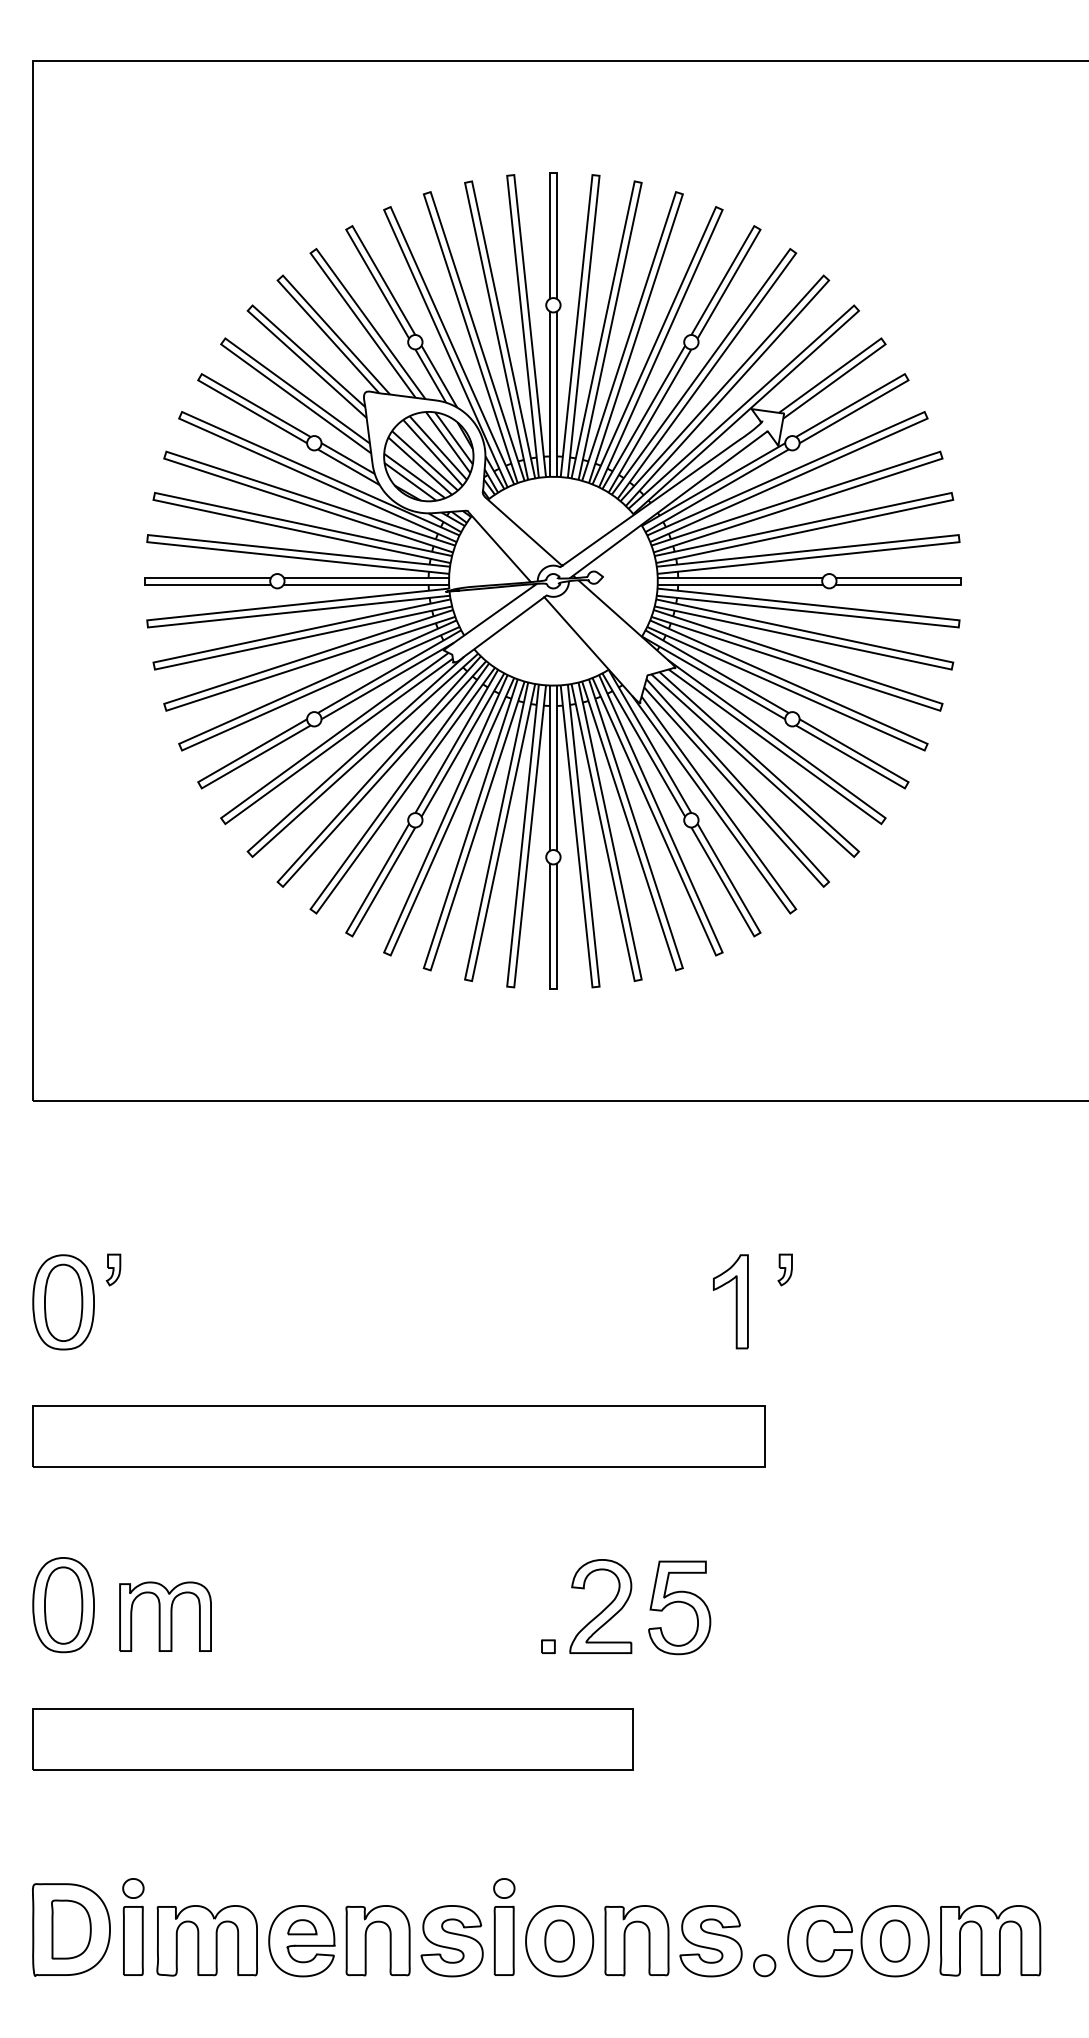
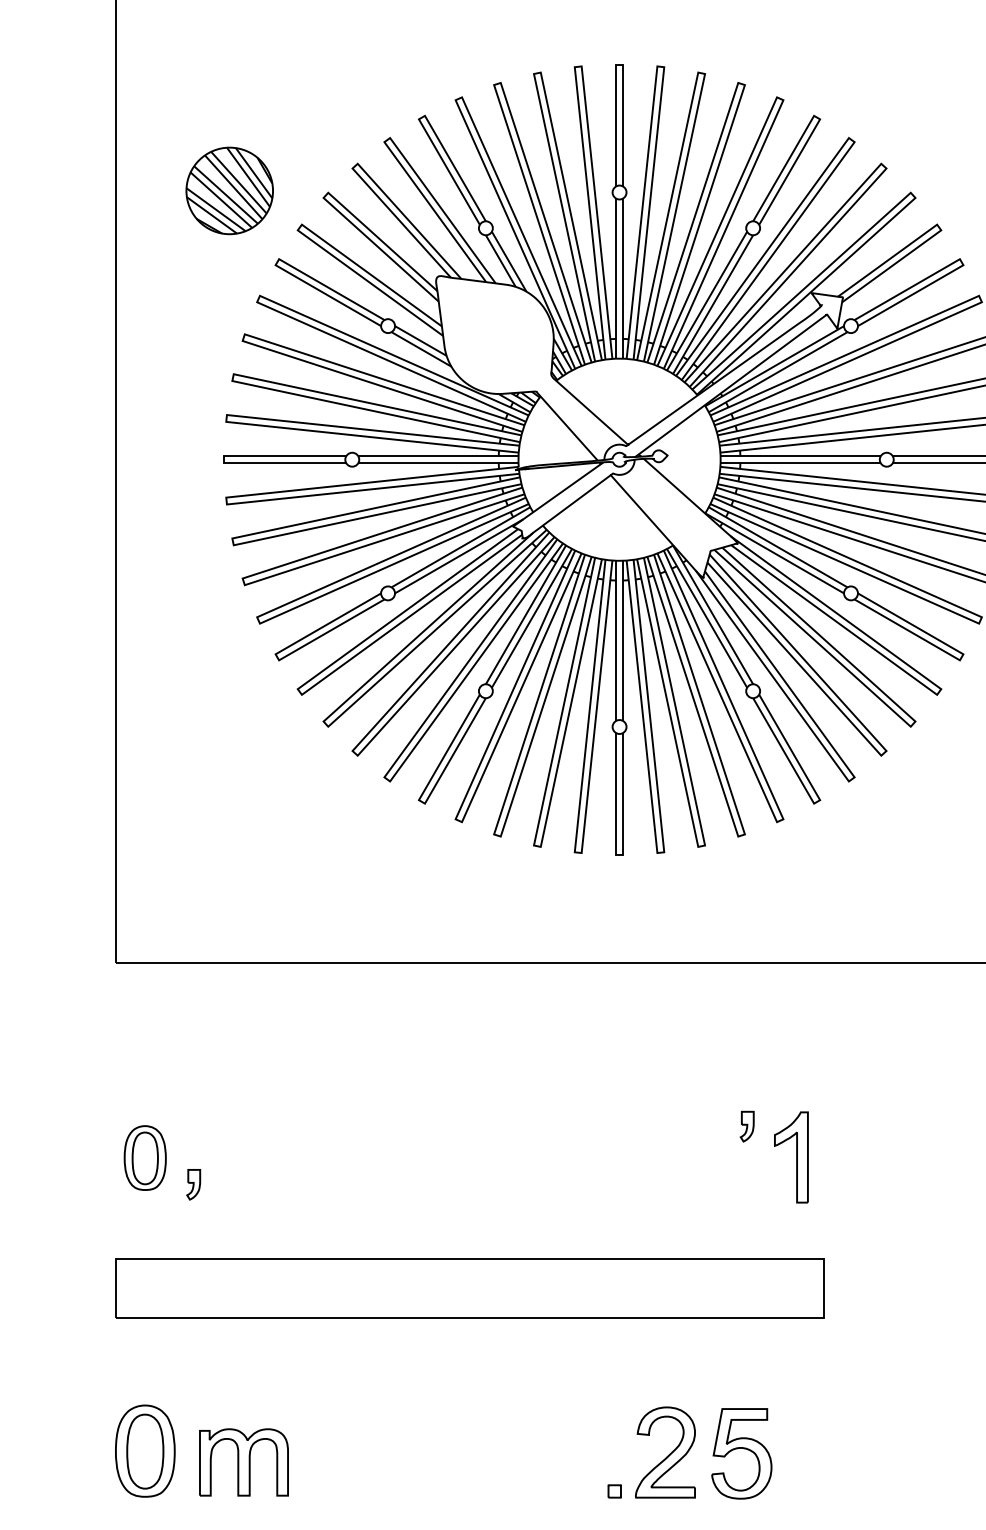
part: (428, 456) -> (229, 190), moved
part: (113, 1269) -> (193, 1184), moved
part: (784, 1269) -> (746, 1126), moved
part: (63, 1302) -> (145, 1158), size x0.7

